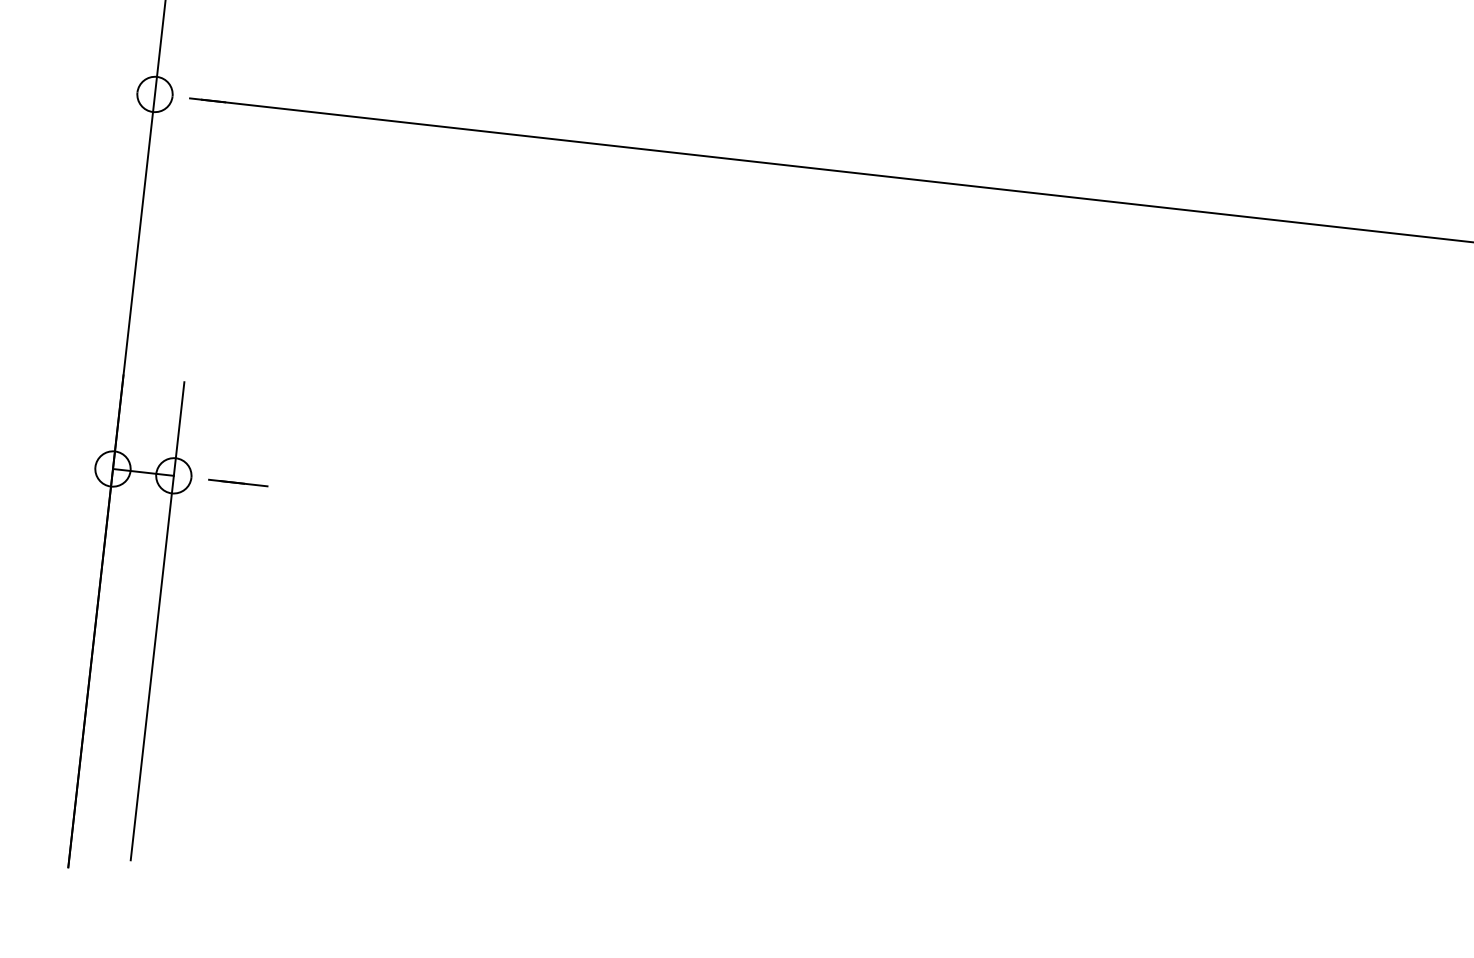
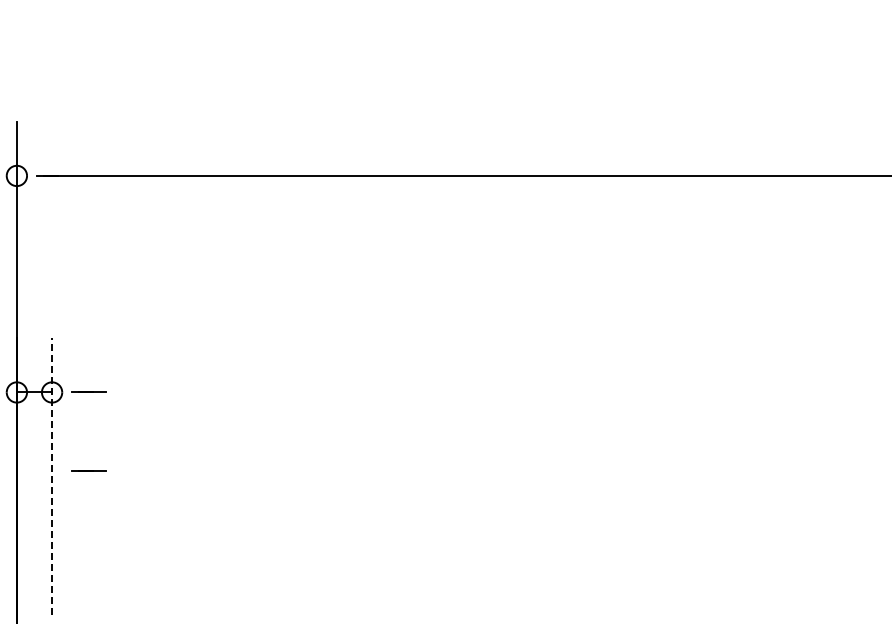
line: (221, 617) -> (88, 470), added
line: (158, 621) -> (52, 476), solid -> dashed

